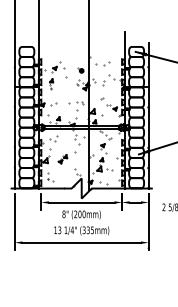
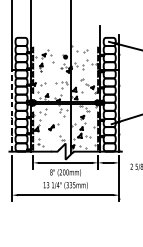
line: (14, 137) -> (11, 110), solid -> dashed
part: (66, 157) -> (53, 126), size x0.7

